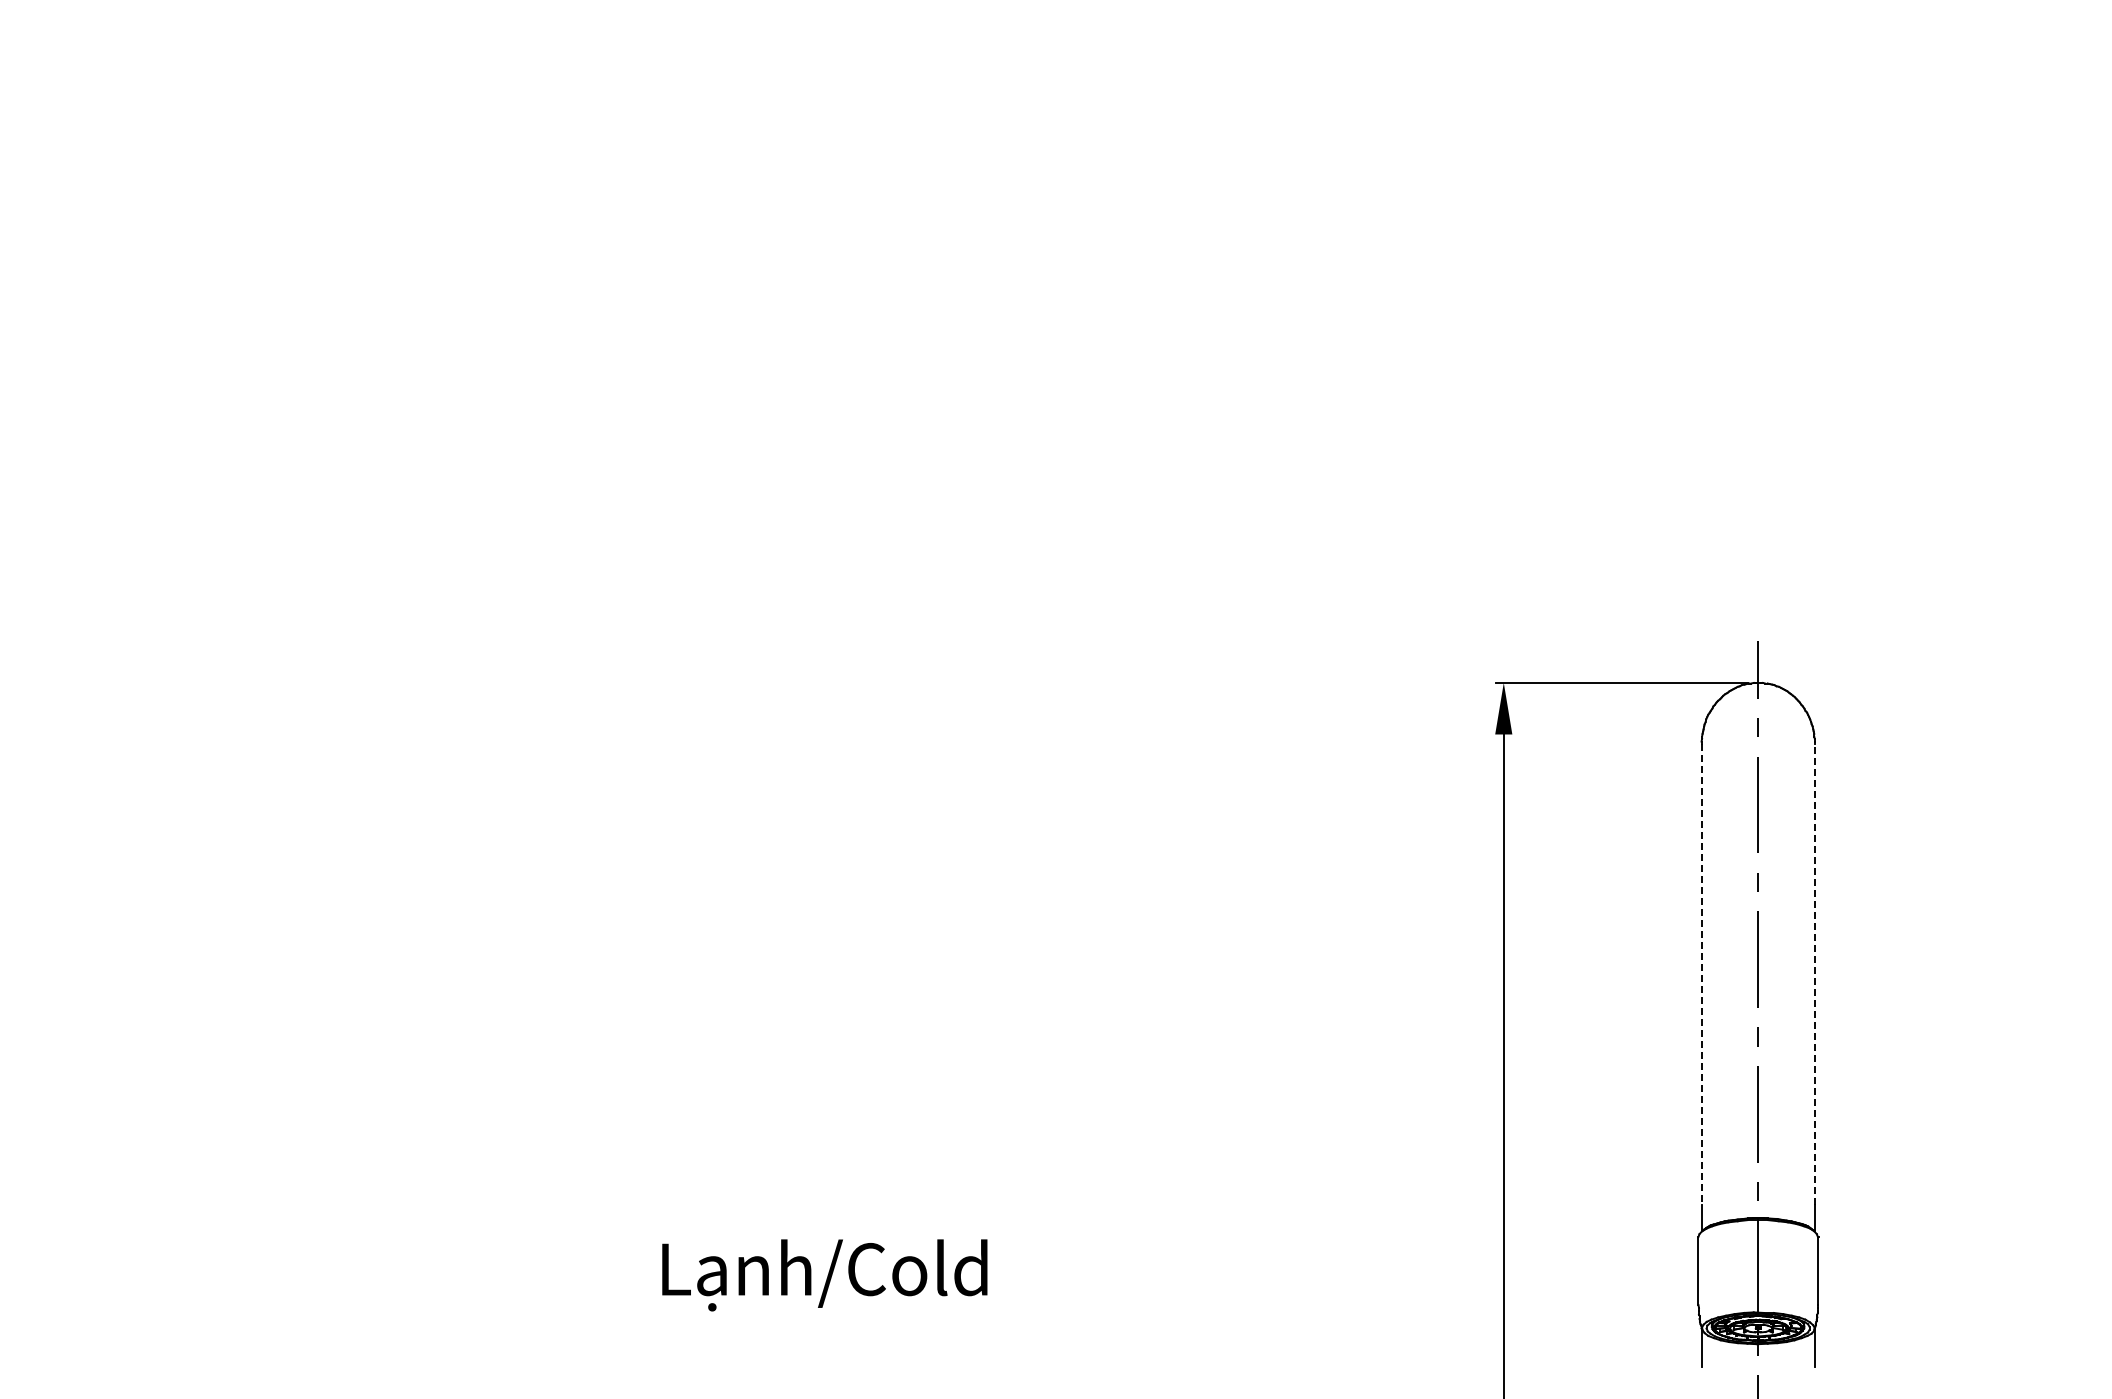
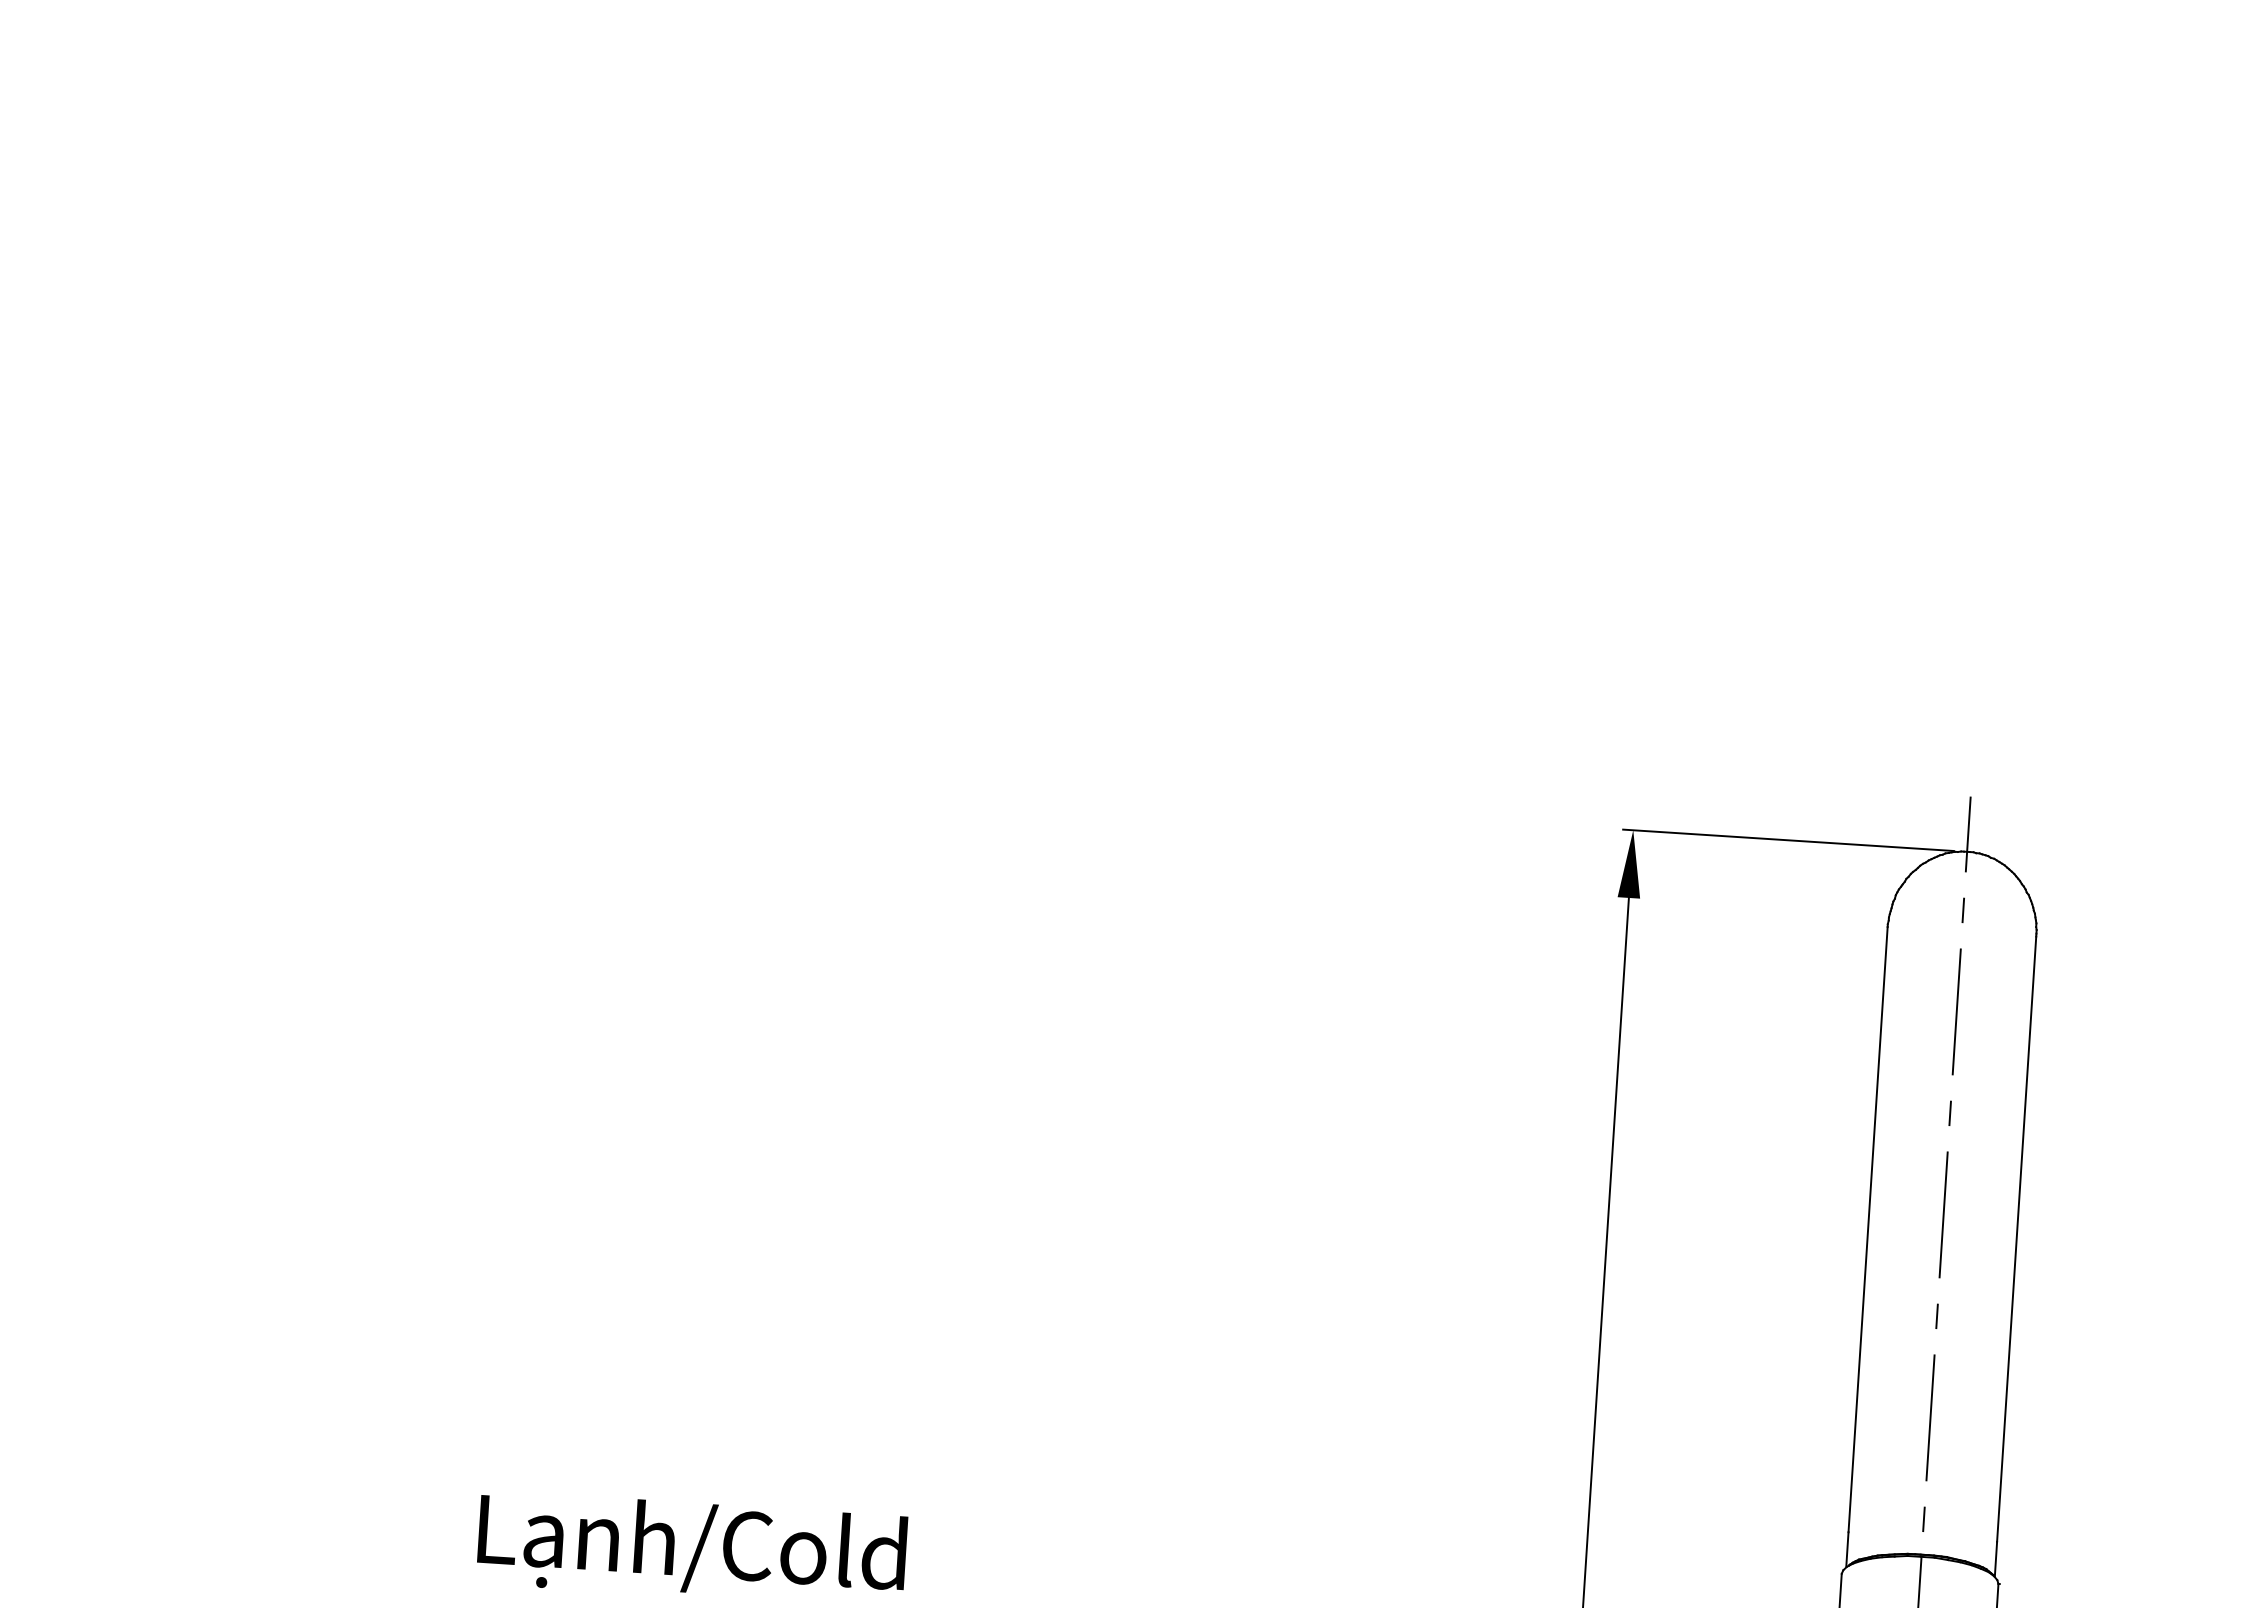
line: (1701, 974) -> (1867, 1229), dashed -> solid
line: (1814, 974) -> (2016, 1239), dashed -> solid

